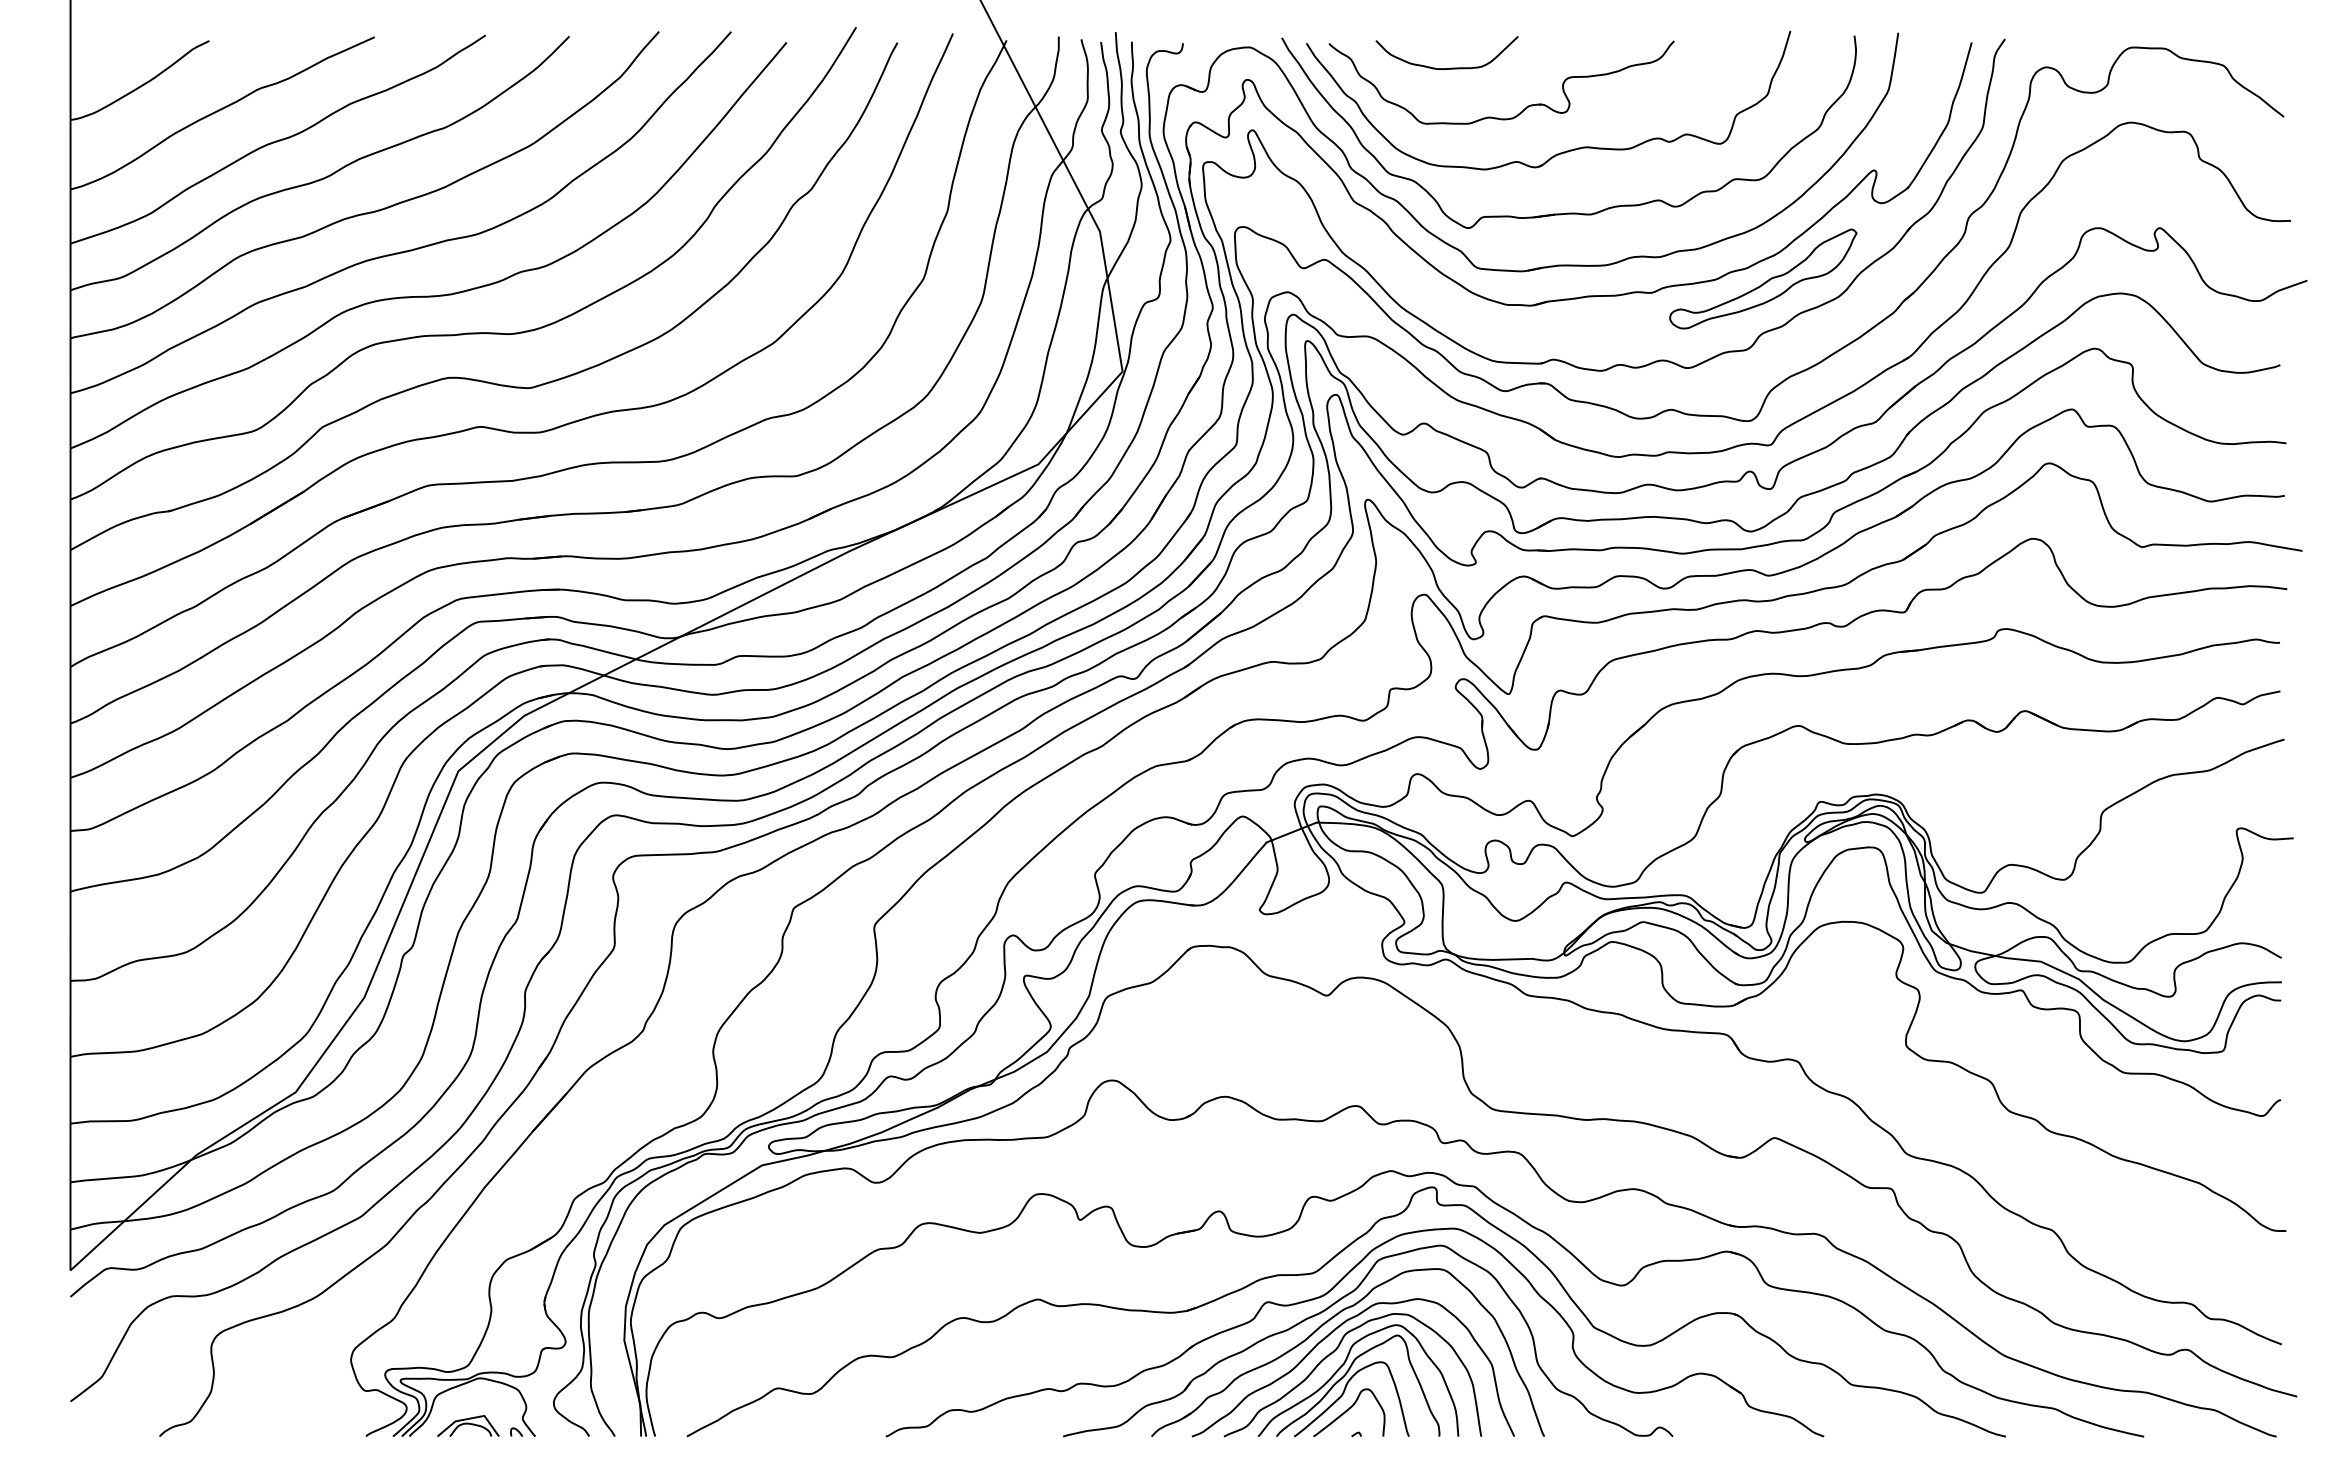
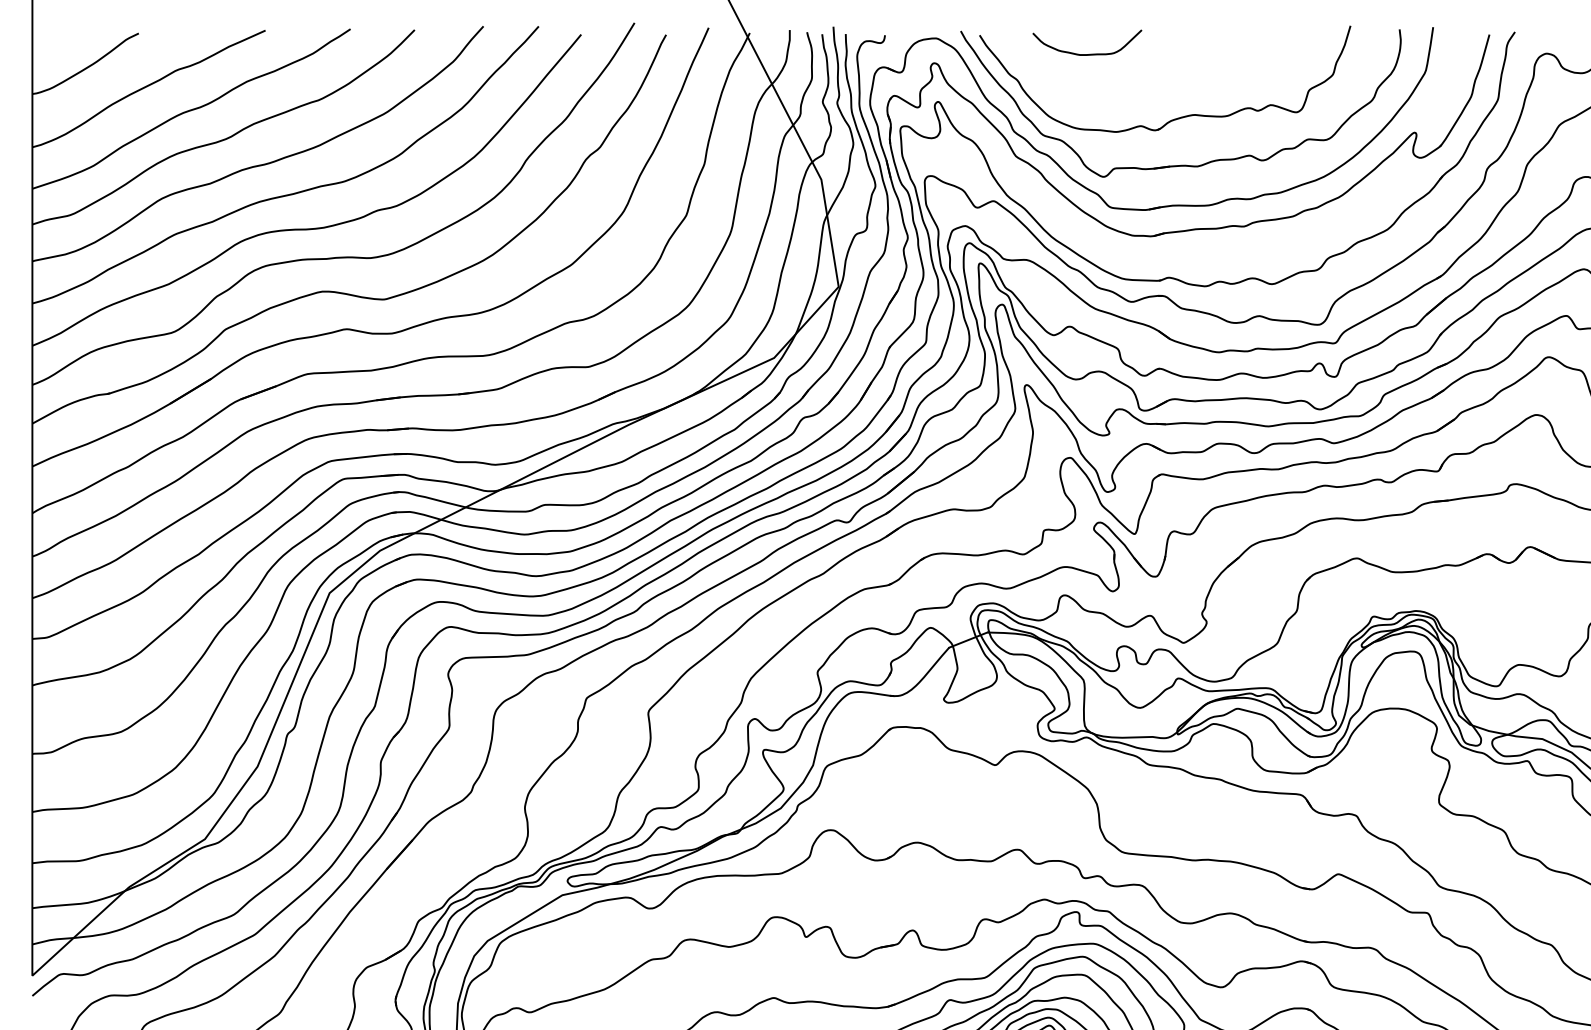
part: (1526, 106) -> (1148, 83), removed
part: (1763, 278) -> (1329, 215), removed

